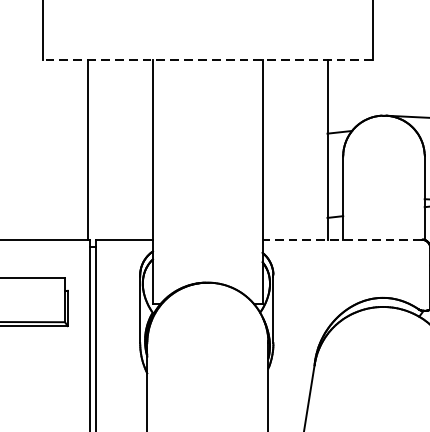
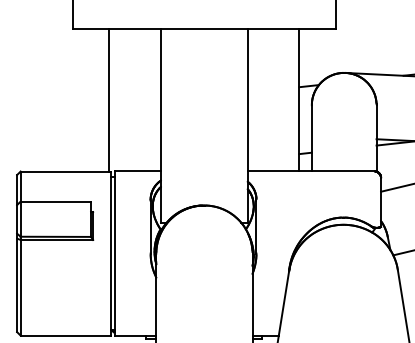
line: (206, 59) -> (203, 28), dashed -> solid
line: (341, 239) -> (310, 171), dashed -> solid

